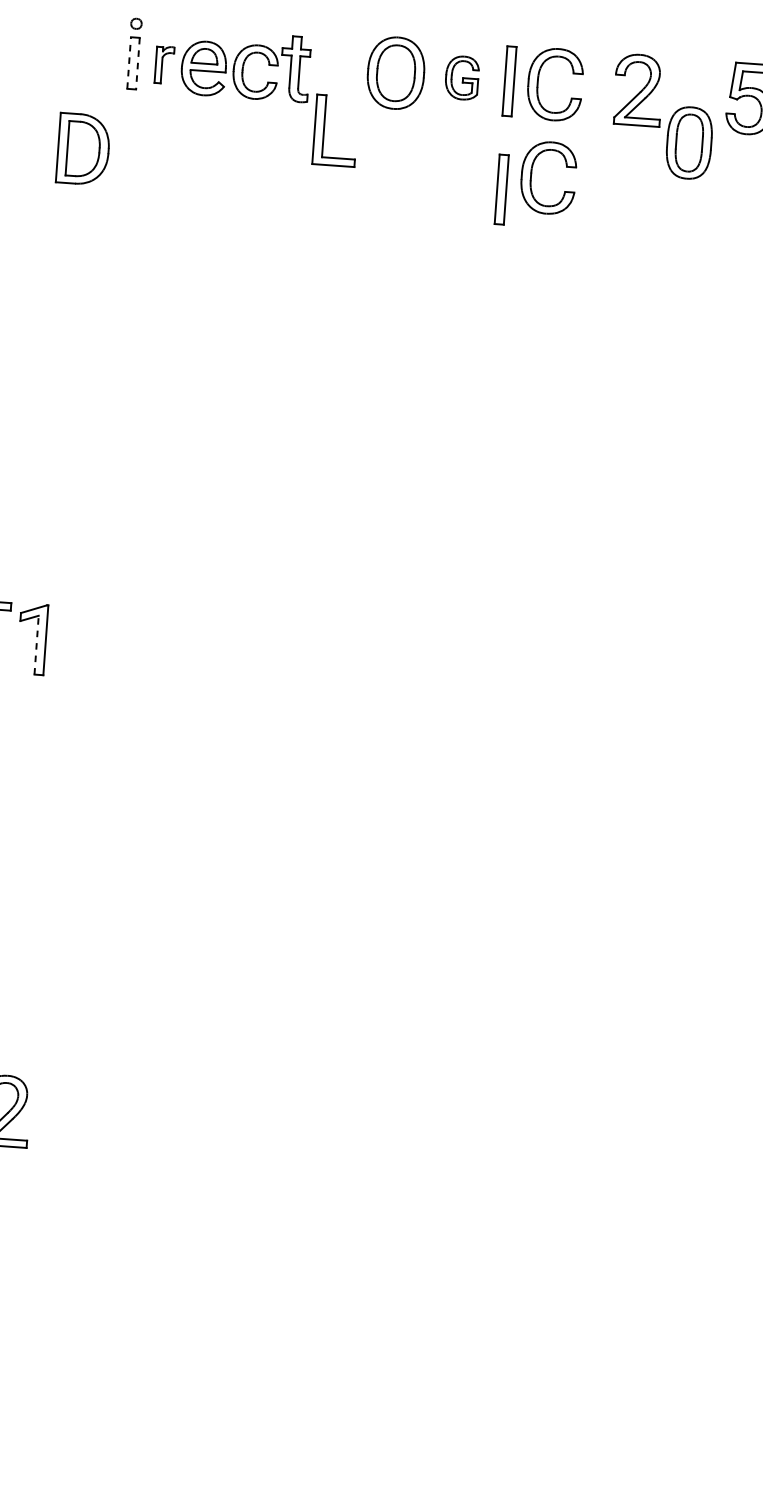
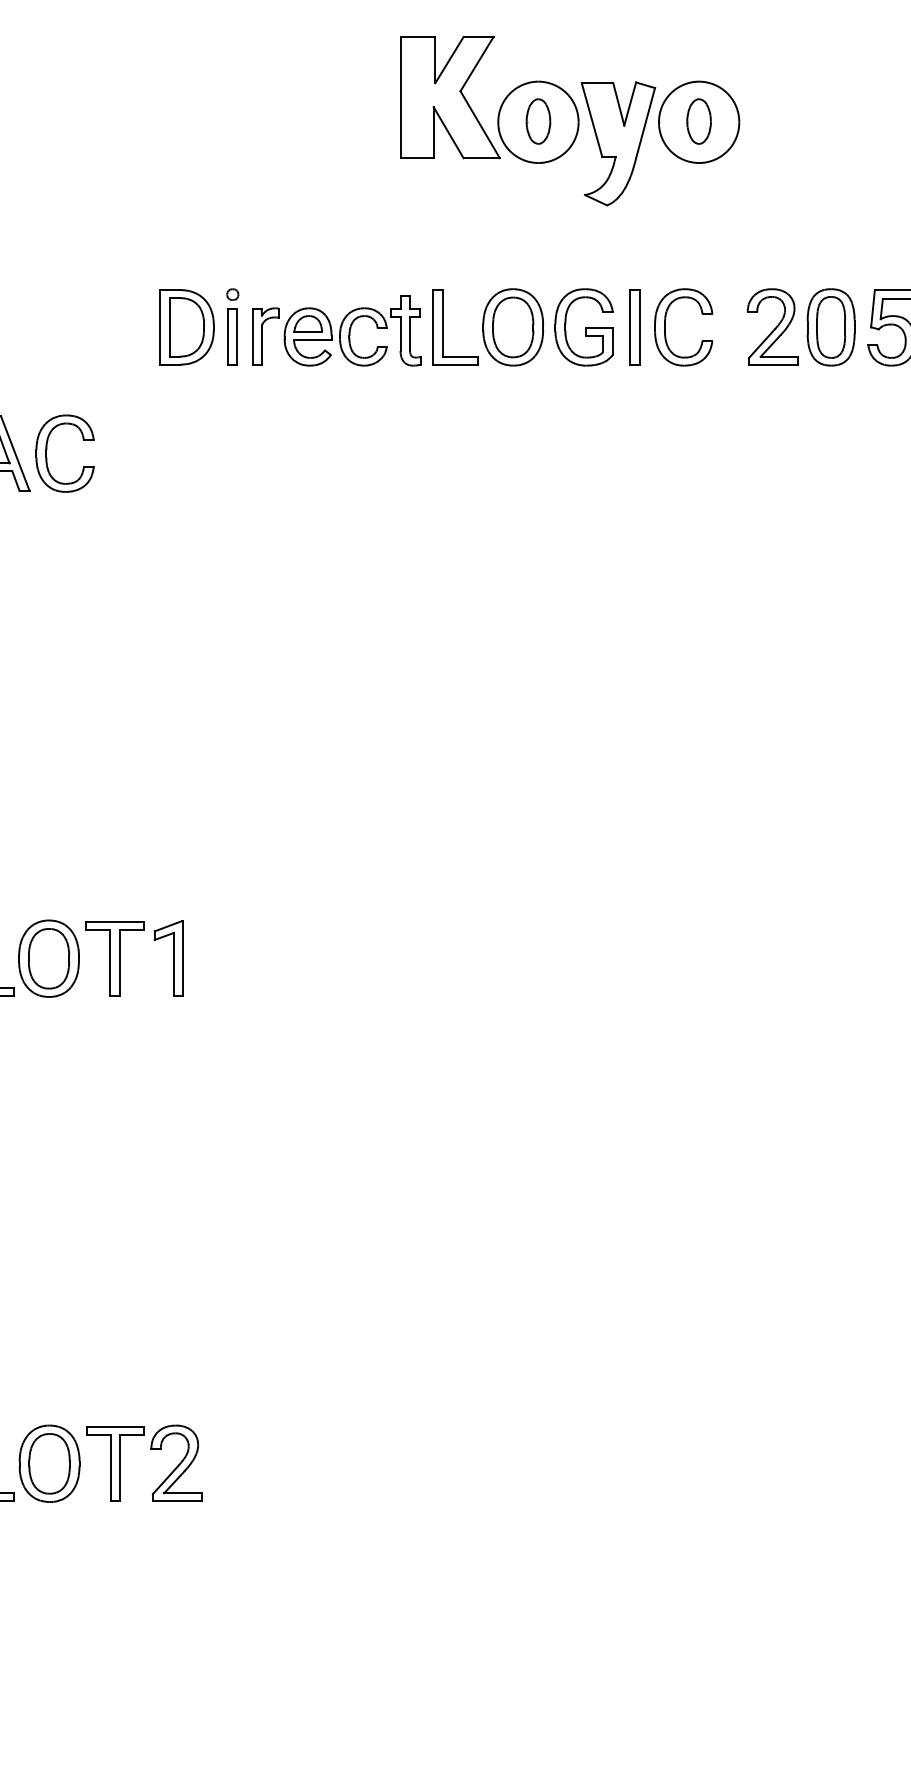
line: (129, 62) -> (228, 336), dashed -> solid
line: (138, 63) -> (237, 336), dashed -> solid
part: (164, 65) -> (265, 336), size x1.43
part: (461, 78) -> (583, 327), size x1.67
part: (324, 130) -> (443, 327), moved
part: (688, 143) -> (830, 327), moved
part: (83, 149) -> (186, 327), moved
part: (531, 176) -> (665, 427), removed
part: (501, 189) -> (634, 443), removed
line: (36, 644) -> (173, 963), dashed -> solid

